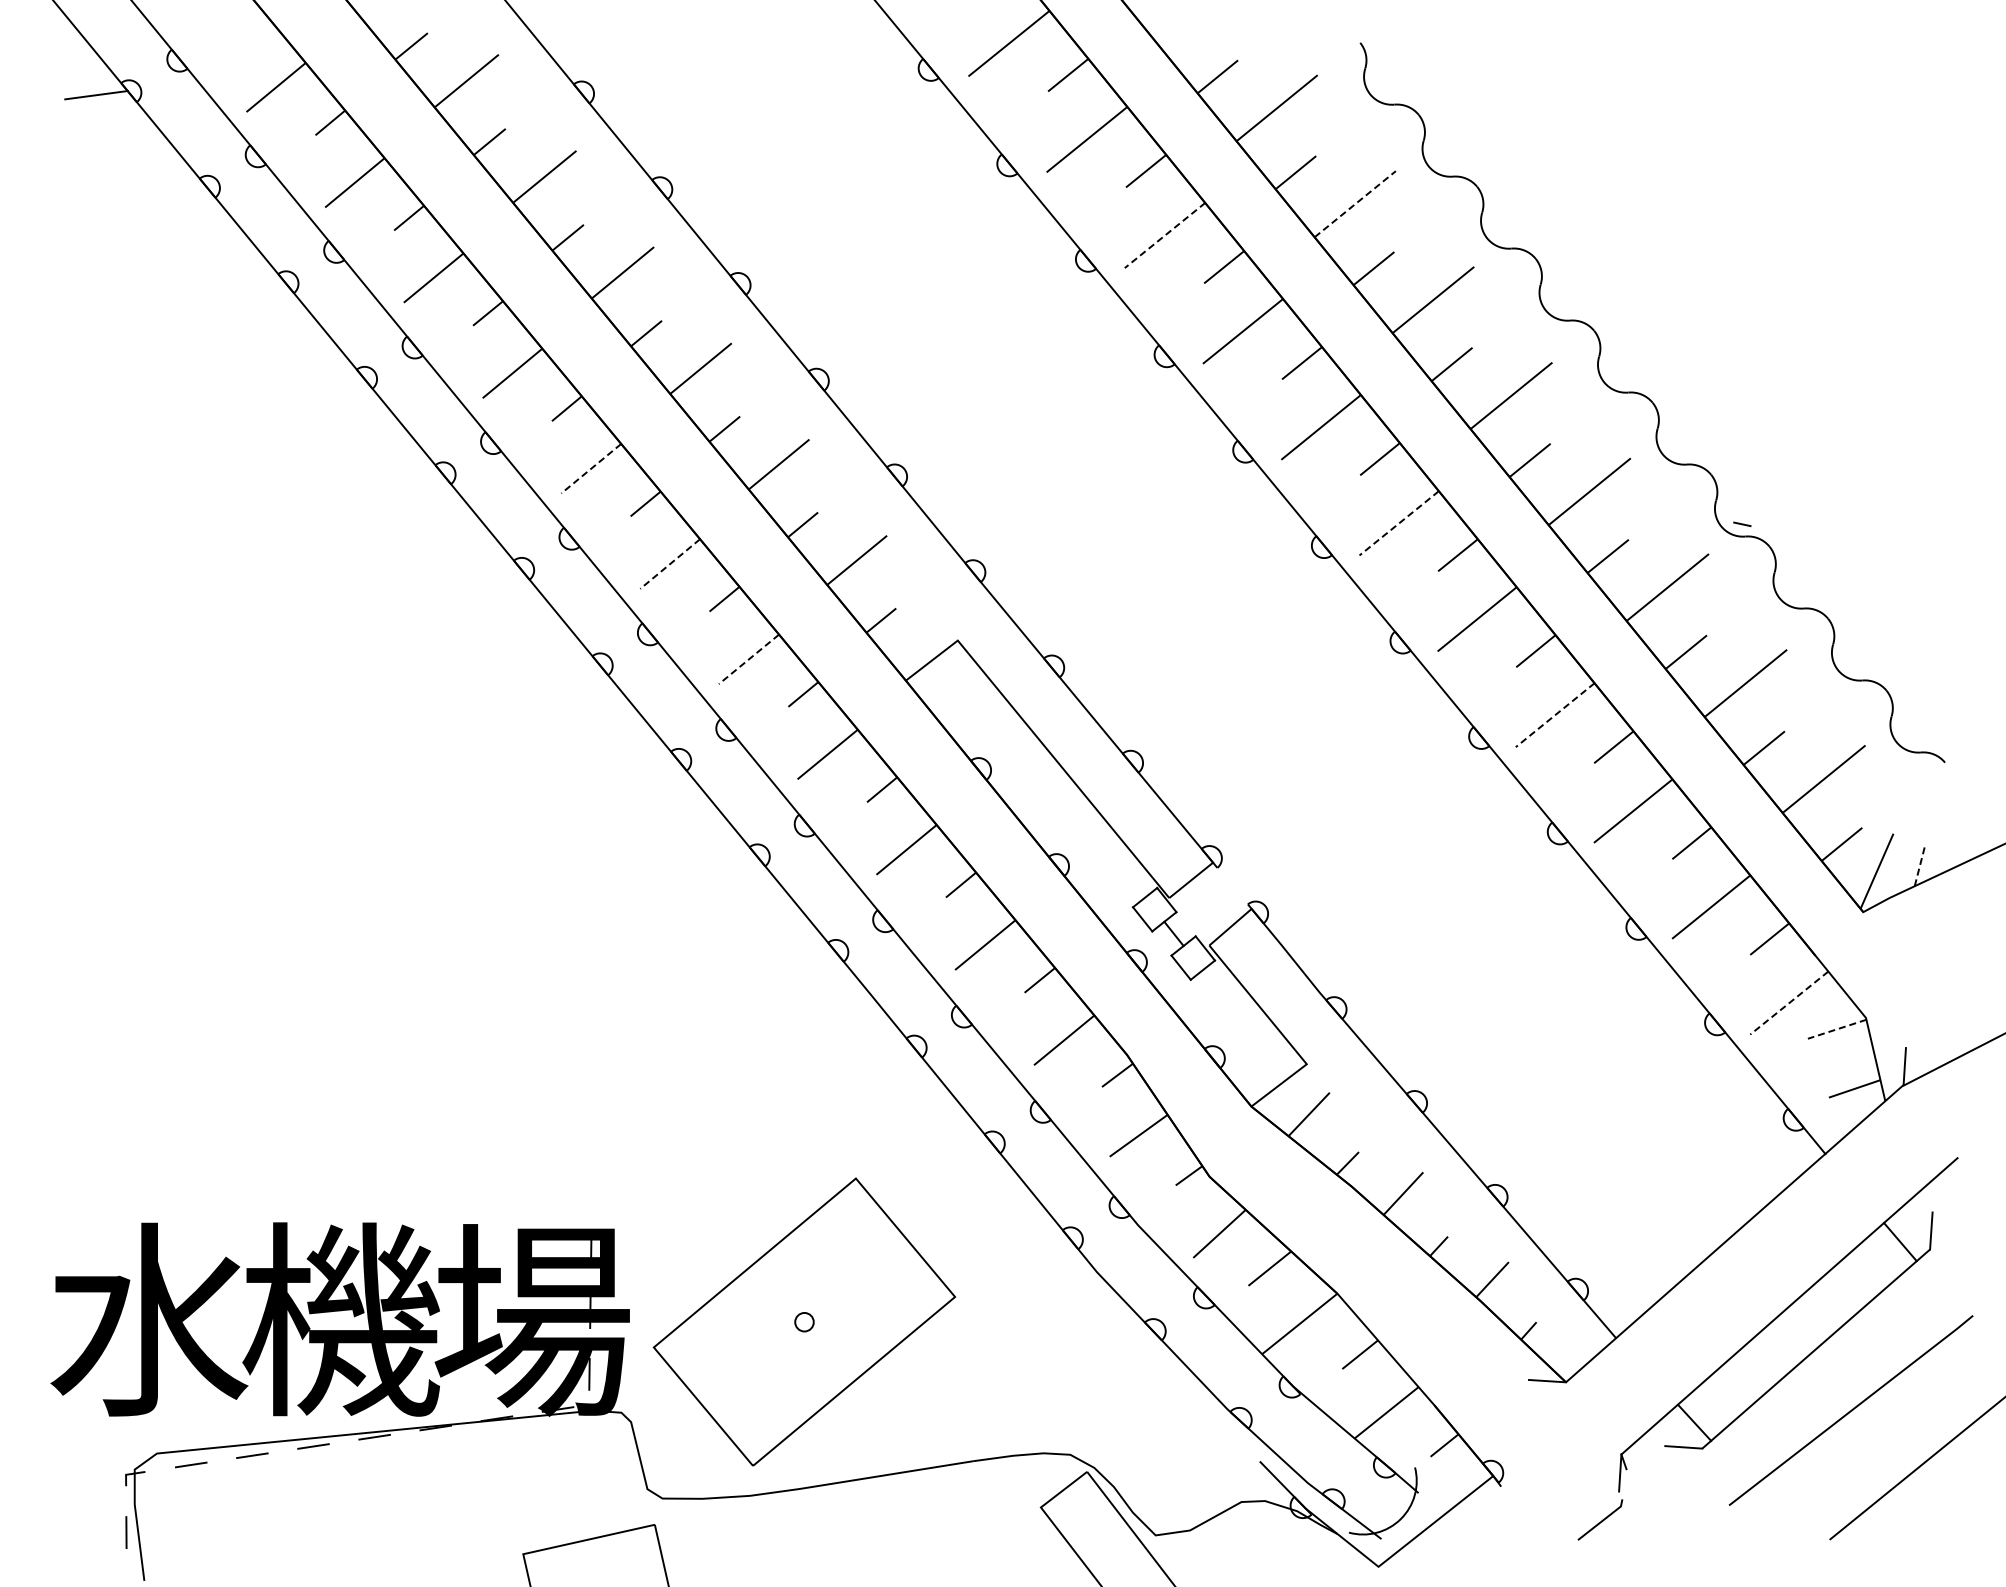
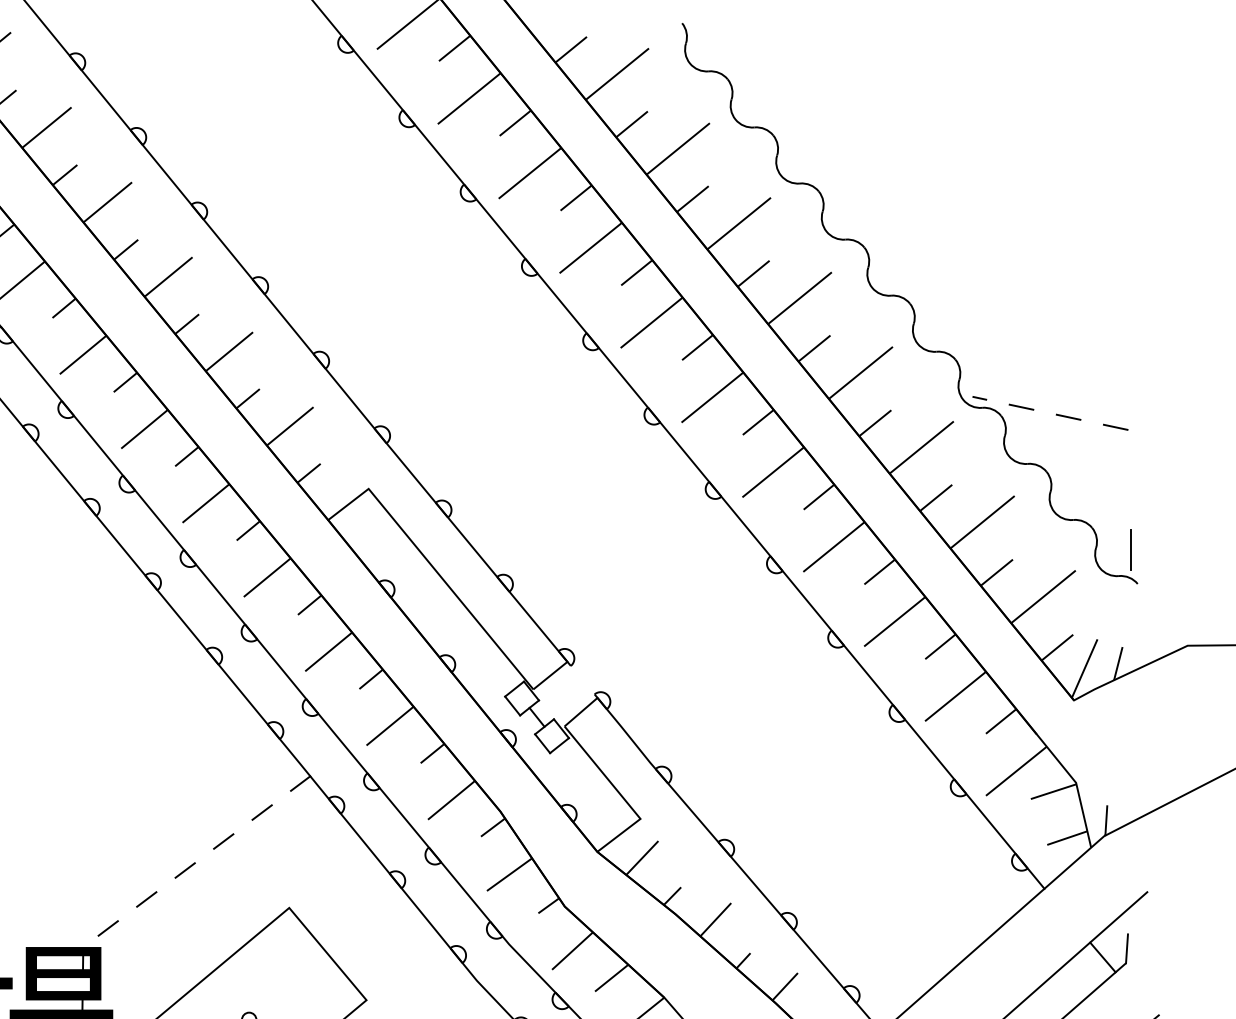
line: (1355, 203) -> (678, 148), dashed -> solid
line: (1165, 235) -> (530, 173), dashed -> solid
line: (591, 468) -> (83, 354), dashed -> solid
line: (1398, 523) -> (711, 397), dashed -> solid
line: (1795, 535) -> (1021, 407), added
line: (1856, 548) -> (1068, 417), added
line: (1916, 561) -> (1115, 427), added
line: (670, 564) -> (144, 429), dashed -> solid
line: (748, 659) -> (205, 503), dashed -> solid
line: (1555, 715) -> (834, 547), dashed -> solid
line: (1936, 719) -> (1131, 550), added
line: (1920, 864) -> (1118, 663), dashed -> solid
line: (1788, 1003) -> (1015, 771), dashed -> solid
line: (870, 1018) -> (300, 783), added
line: (1837, 1029) -> (1053, 791), dashed -> solid
line: (820, 1055) -> (261, 812), added
line: (771, 1093) -> (223, 841), added
line: (722, 1130) -> (185, 870), added
line: (672, 1167) -> (146, 899), added
line: (623, 1204) -> (108, 928), added

